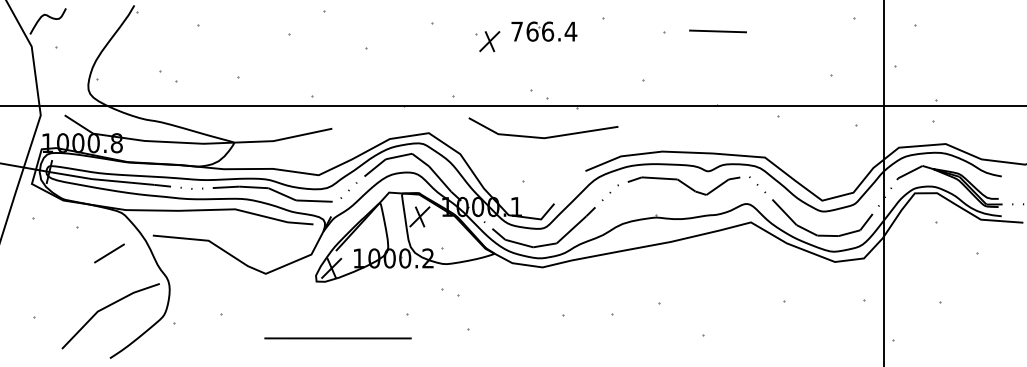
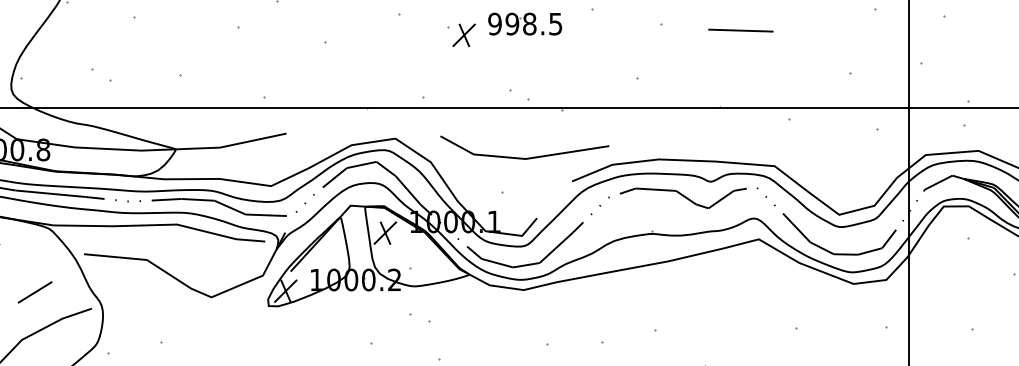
text: (544, 31) -> (525, 23), 766.4 -> 998.5
line: (717, 31) -> (740, 30), moved
line: (539, 136) -> (520, 157), moved
line: (109, 253) -> (35, 292), moved

